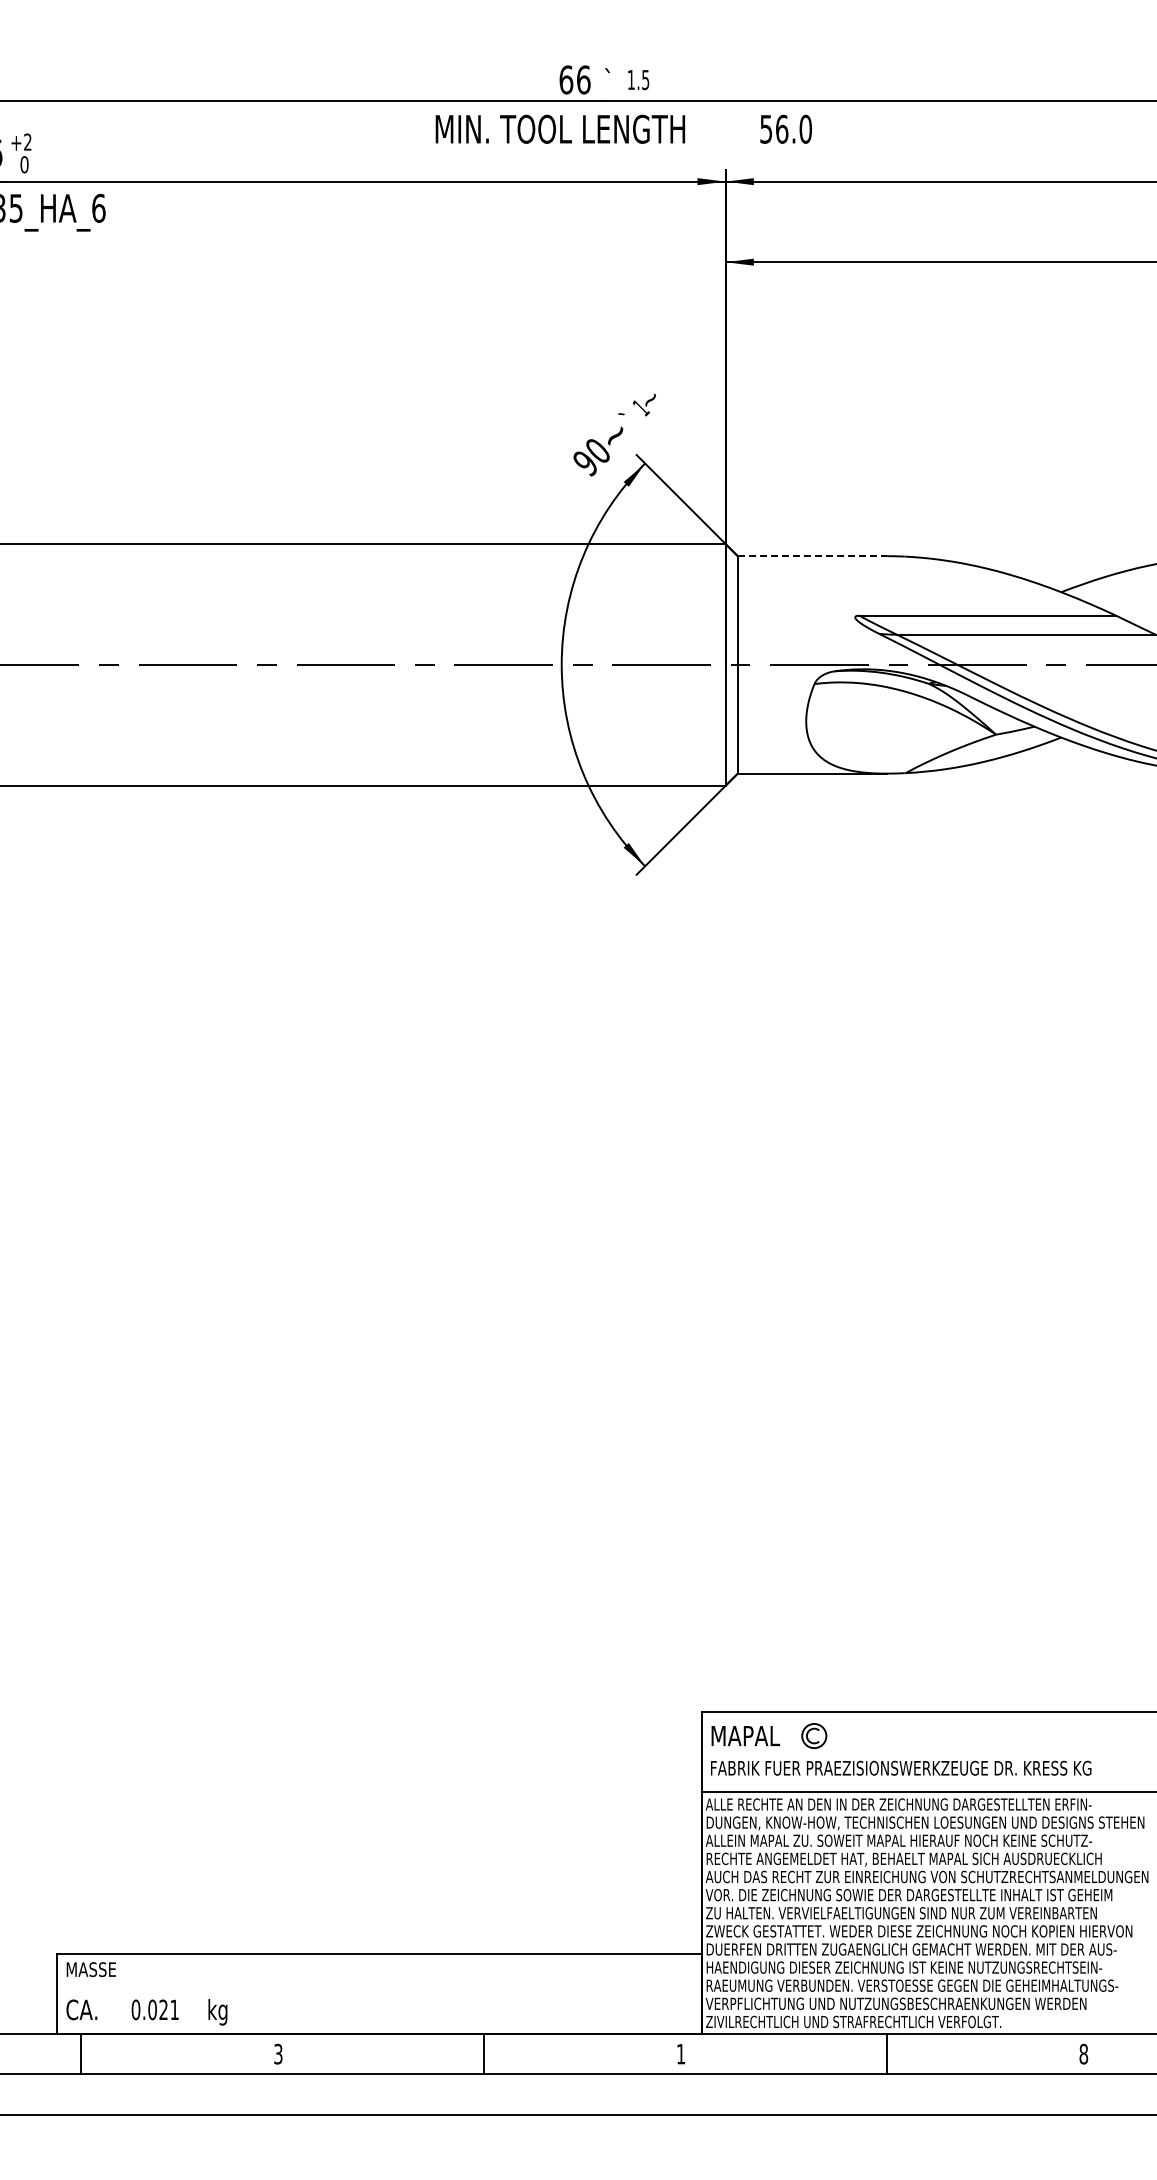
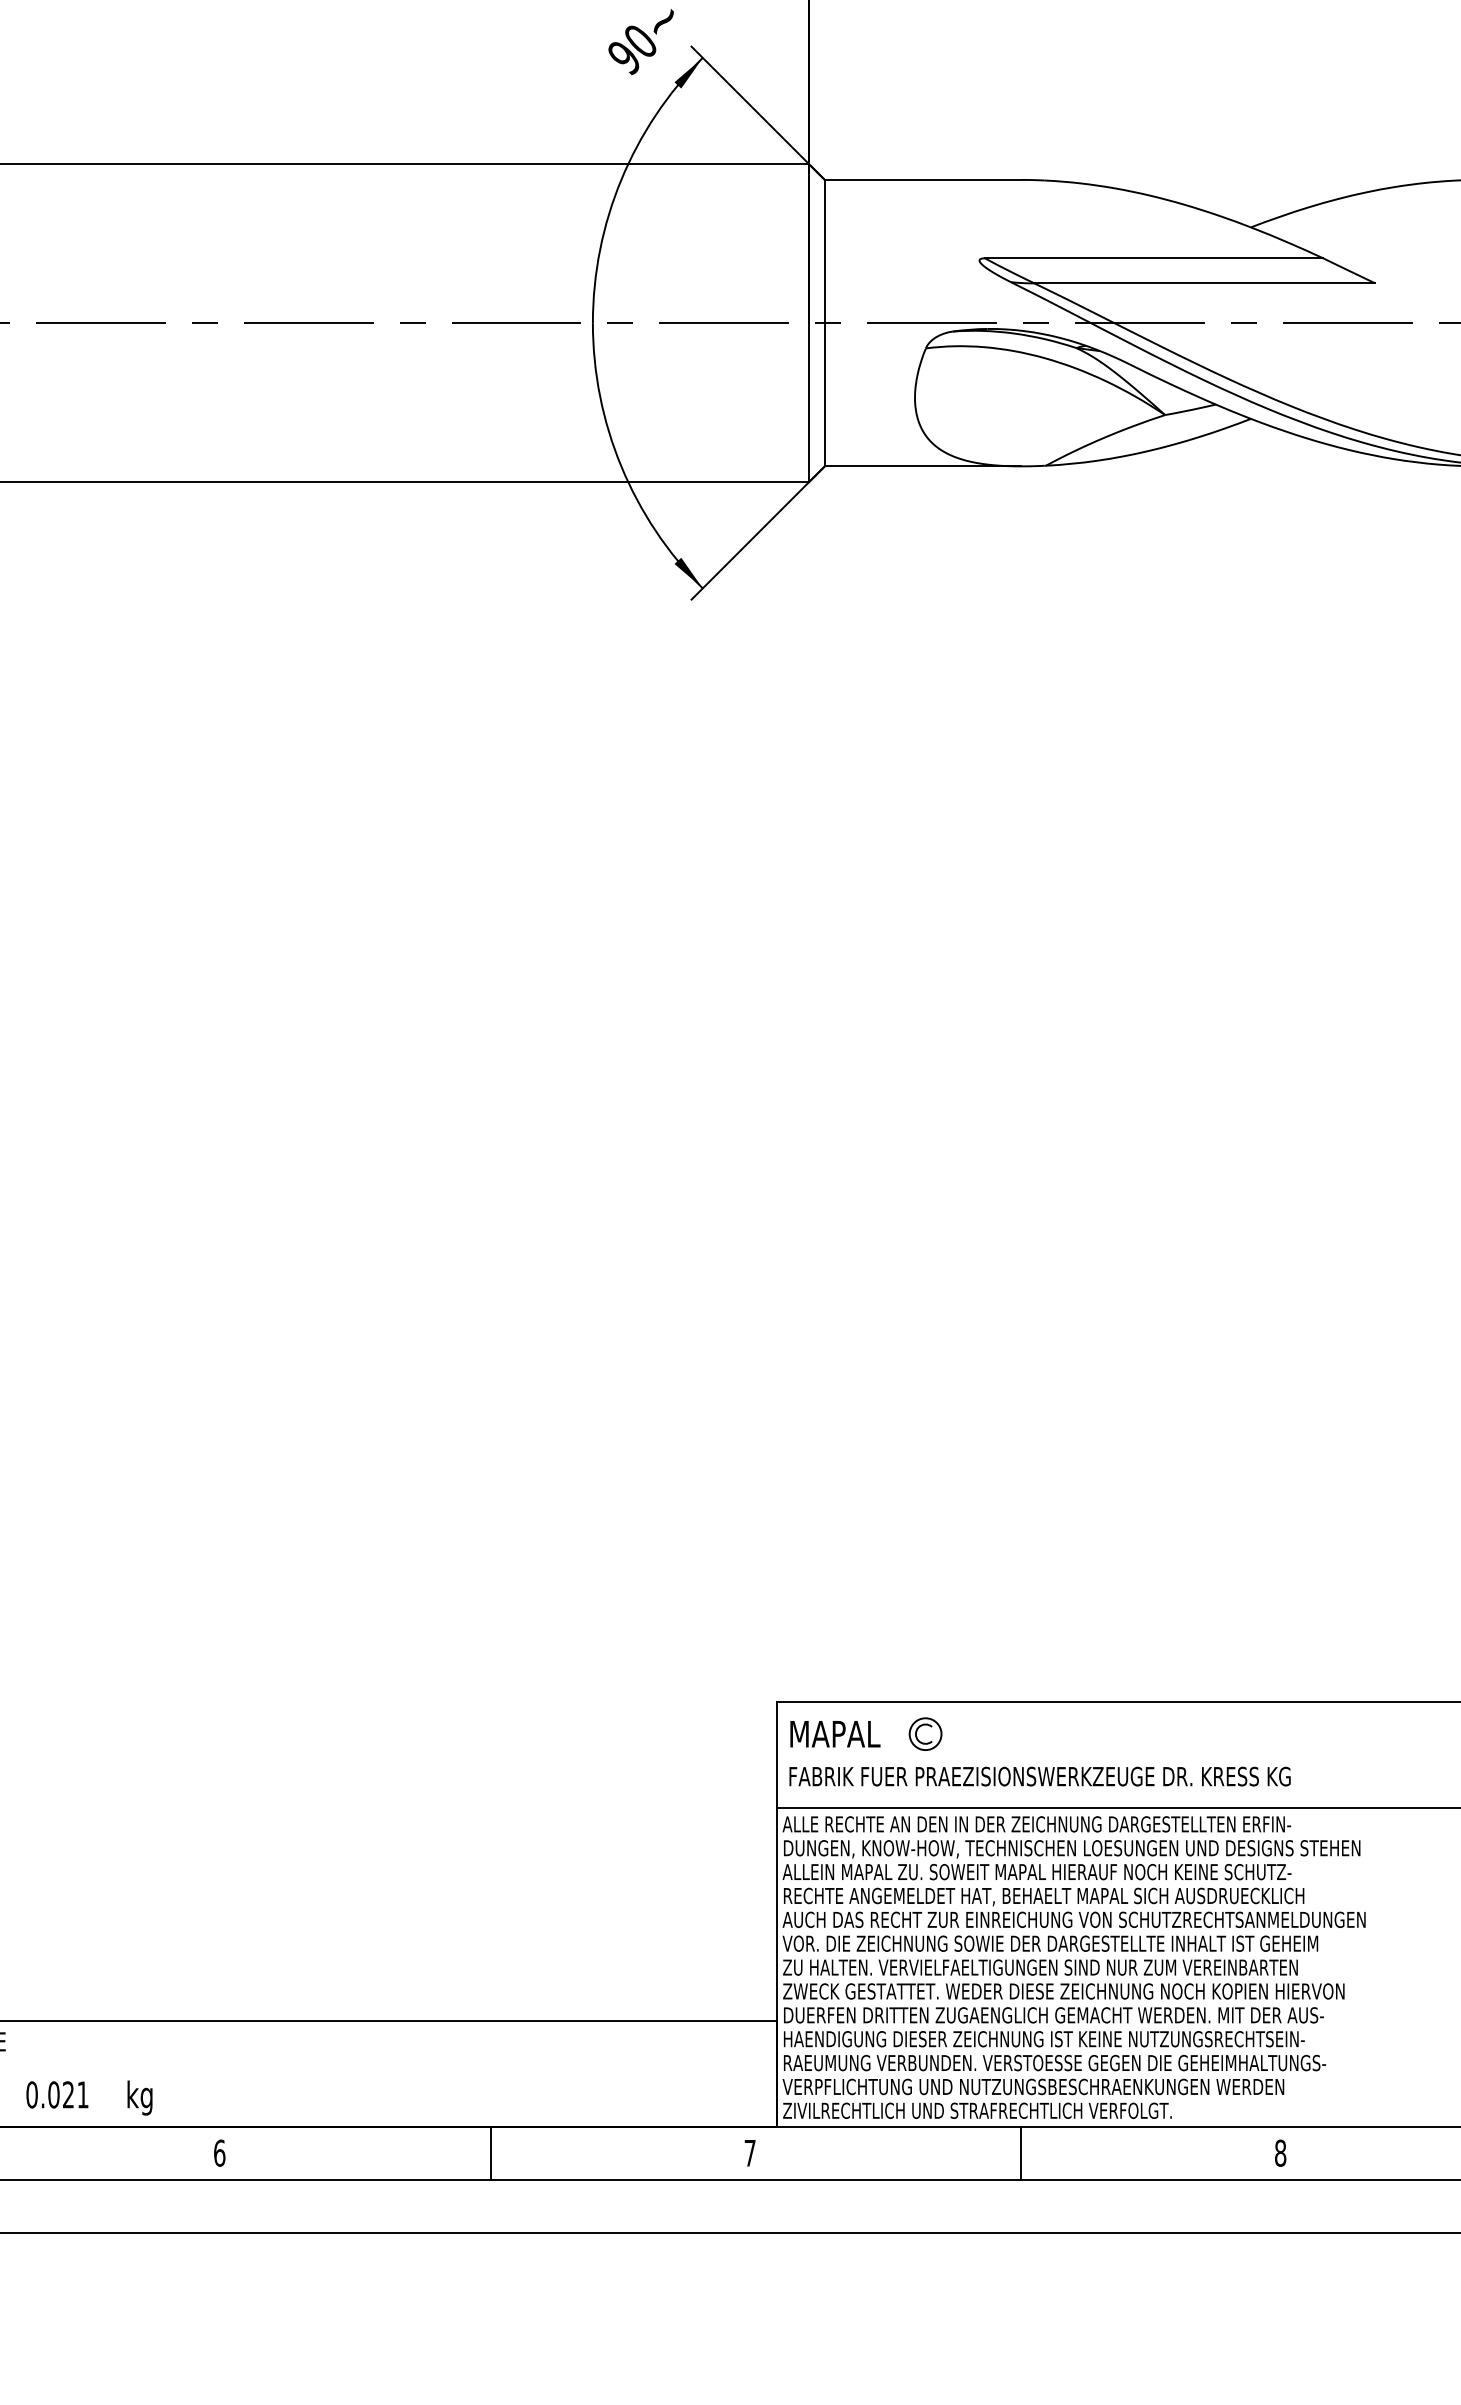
line: (812, 556) -> (923, 180), dashed -> solid
text: (278, 2053) -> (219, 2152), 3 -> 6
text: (681, 2054) -> (750, 2153), 1 -> 7

